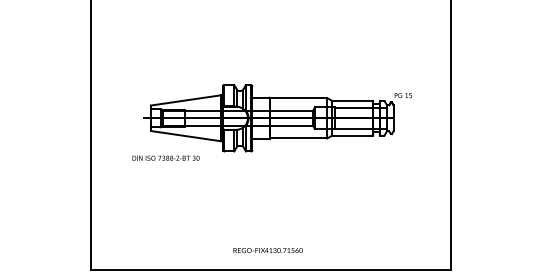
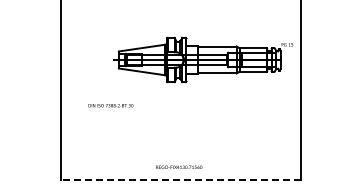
part: (277, 117) -> (203, 59), moved
line: (270, 270) -> (180, 180), solid -> dashed

